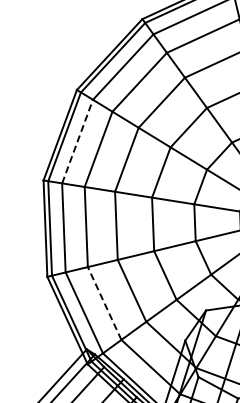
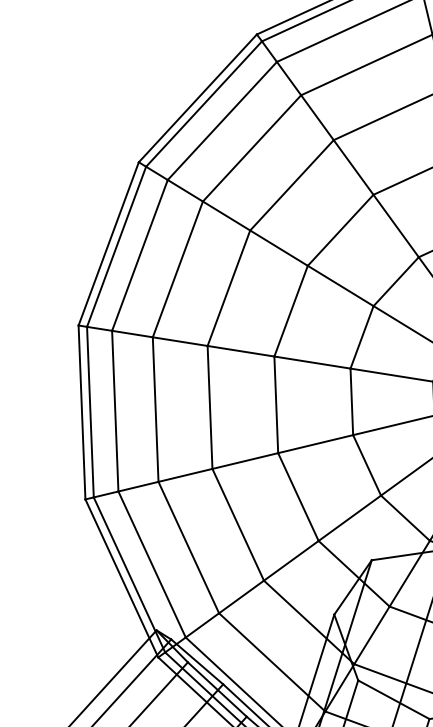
line: (77, 141) -> (139, 255), dashed -> solid
line: (104, 303) -> (188, 547), dashed -> solid

